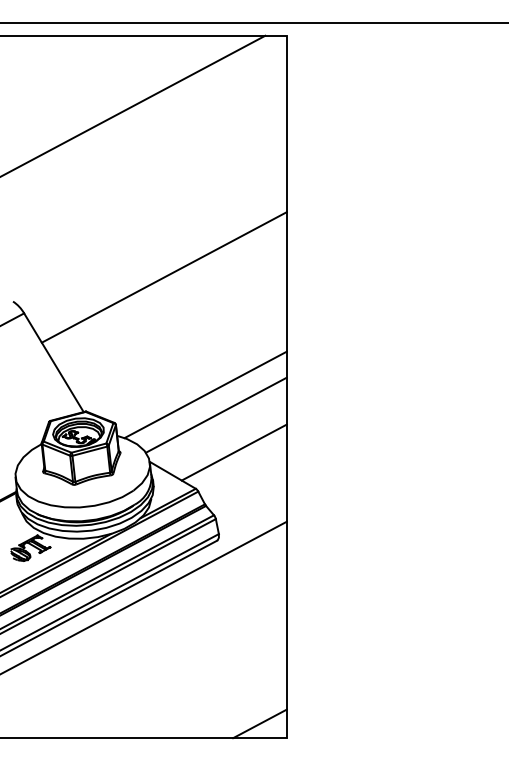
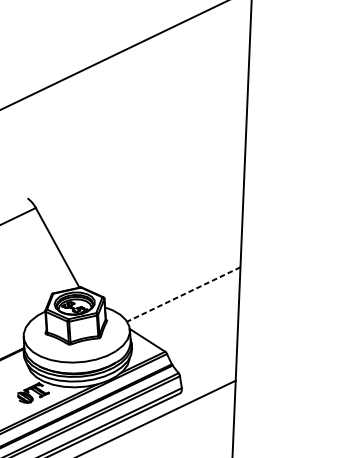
line: (163, 277) -> (146, 184), removed
line: (205, 394) -> (175, 277), removed
line: (216, 415) -> (183, 294), solid -> dashed
line: (233, 452) -> (196, 324), removed

